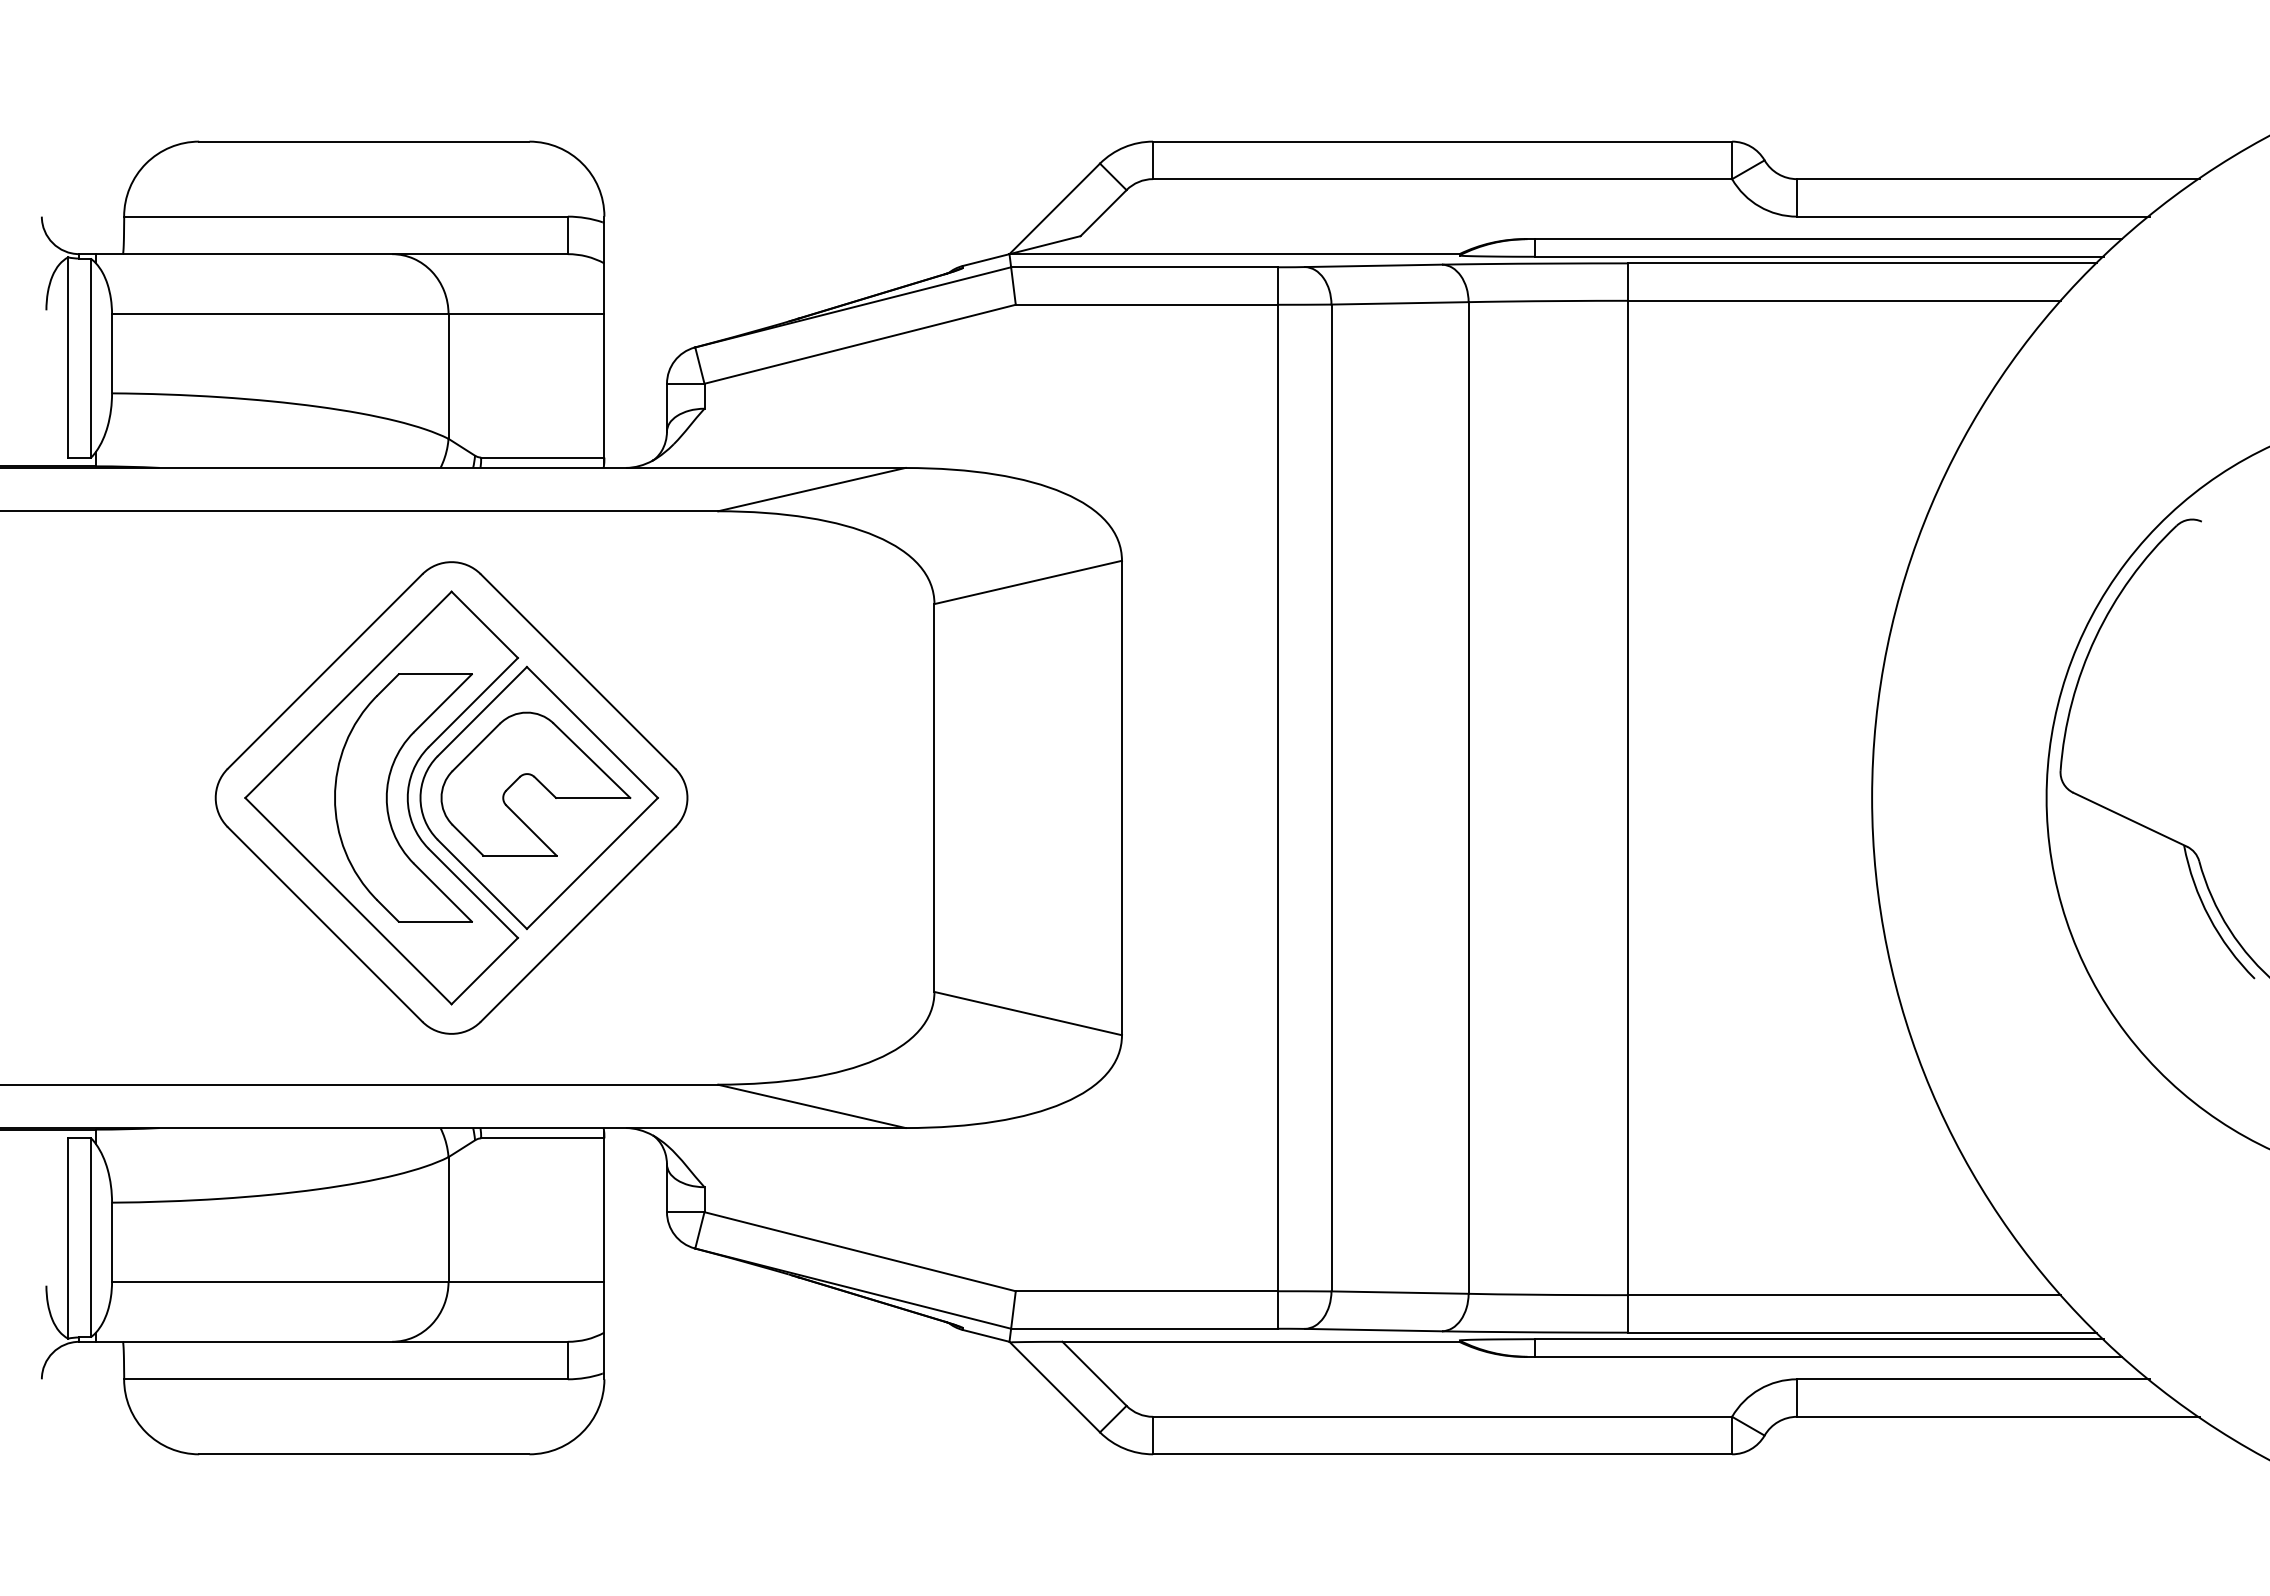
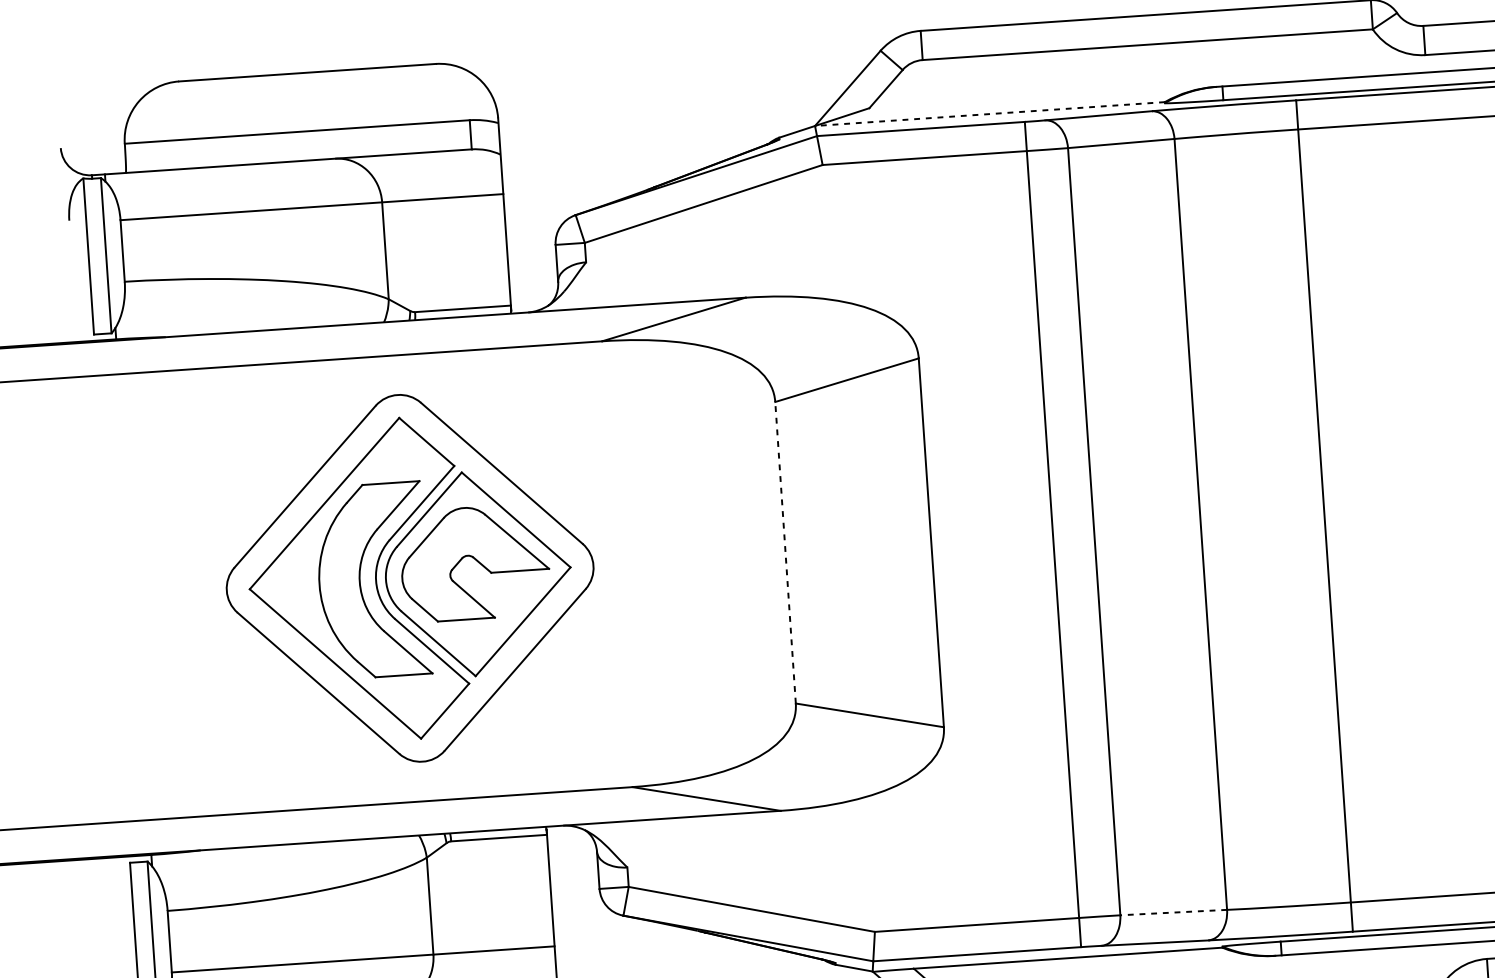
line: (1234, 254) -> (989, 114), solid -> dashed
line: (934, 798) -> (785, 553), solid -> dashed
line: (1400, 1292) -> (1174, 912), solid -> dashed

